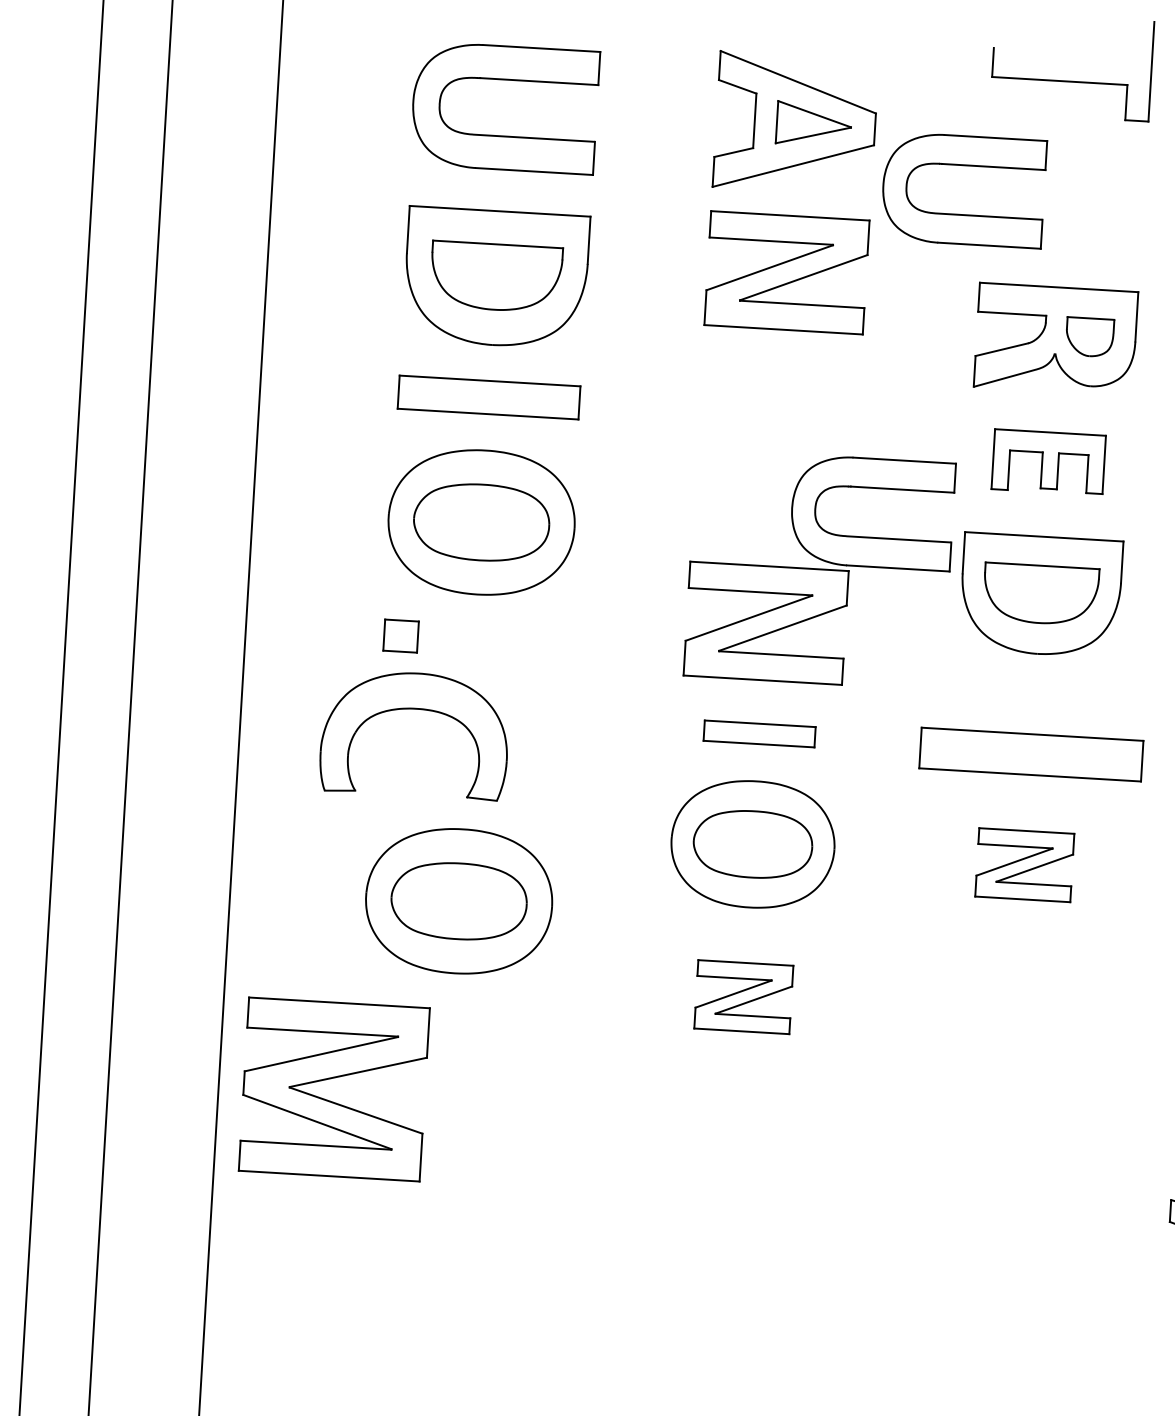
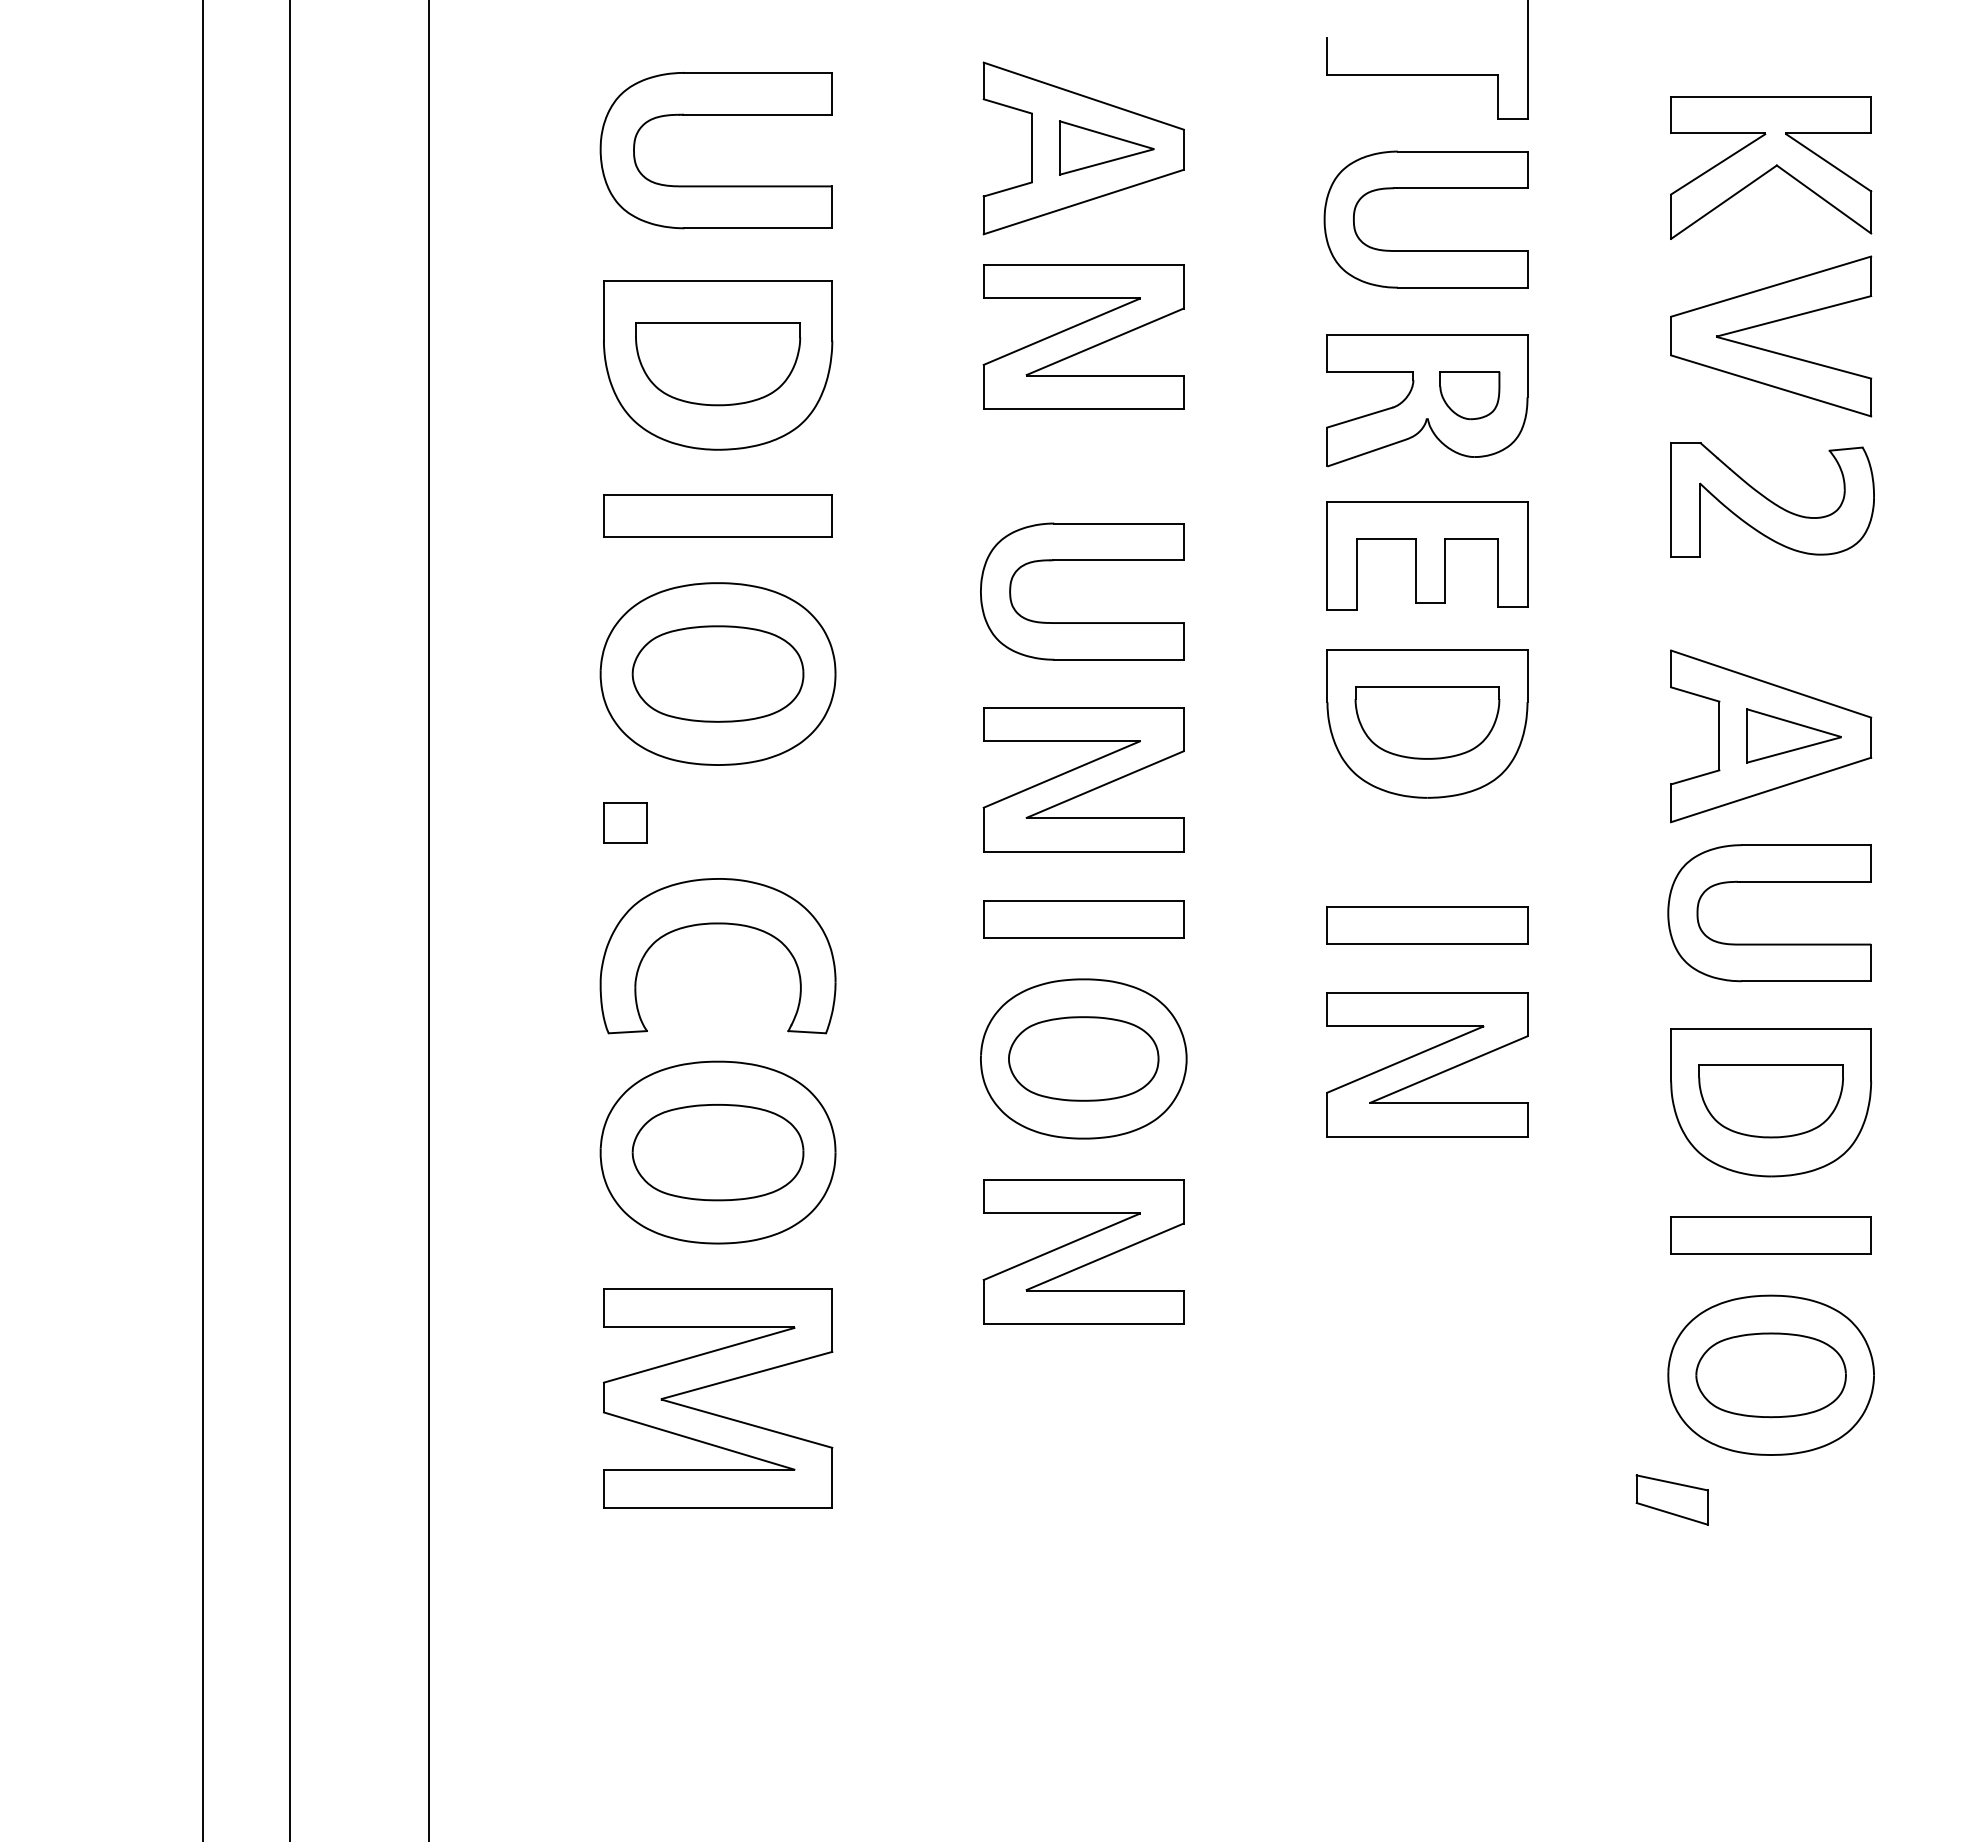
part: (964, 165) -> (1425, 188), moved
part: (1048, 462) -> (1427, 555), size x1.43
part: (874, 488) -> (1082, 560), moved
part: (416, 709) -> (717, 924), moved
part: (759, 734) -> (1083, 919), size x1.43
part: (1031, 754) -> (1427, 925), size x0.71
part: (1024, 864) -> (1427, 1064), size x1.67
part: (743, 996) -> (1083, 1251), size x1.67
part: (332, 1078) -> (715, 1385), moved

